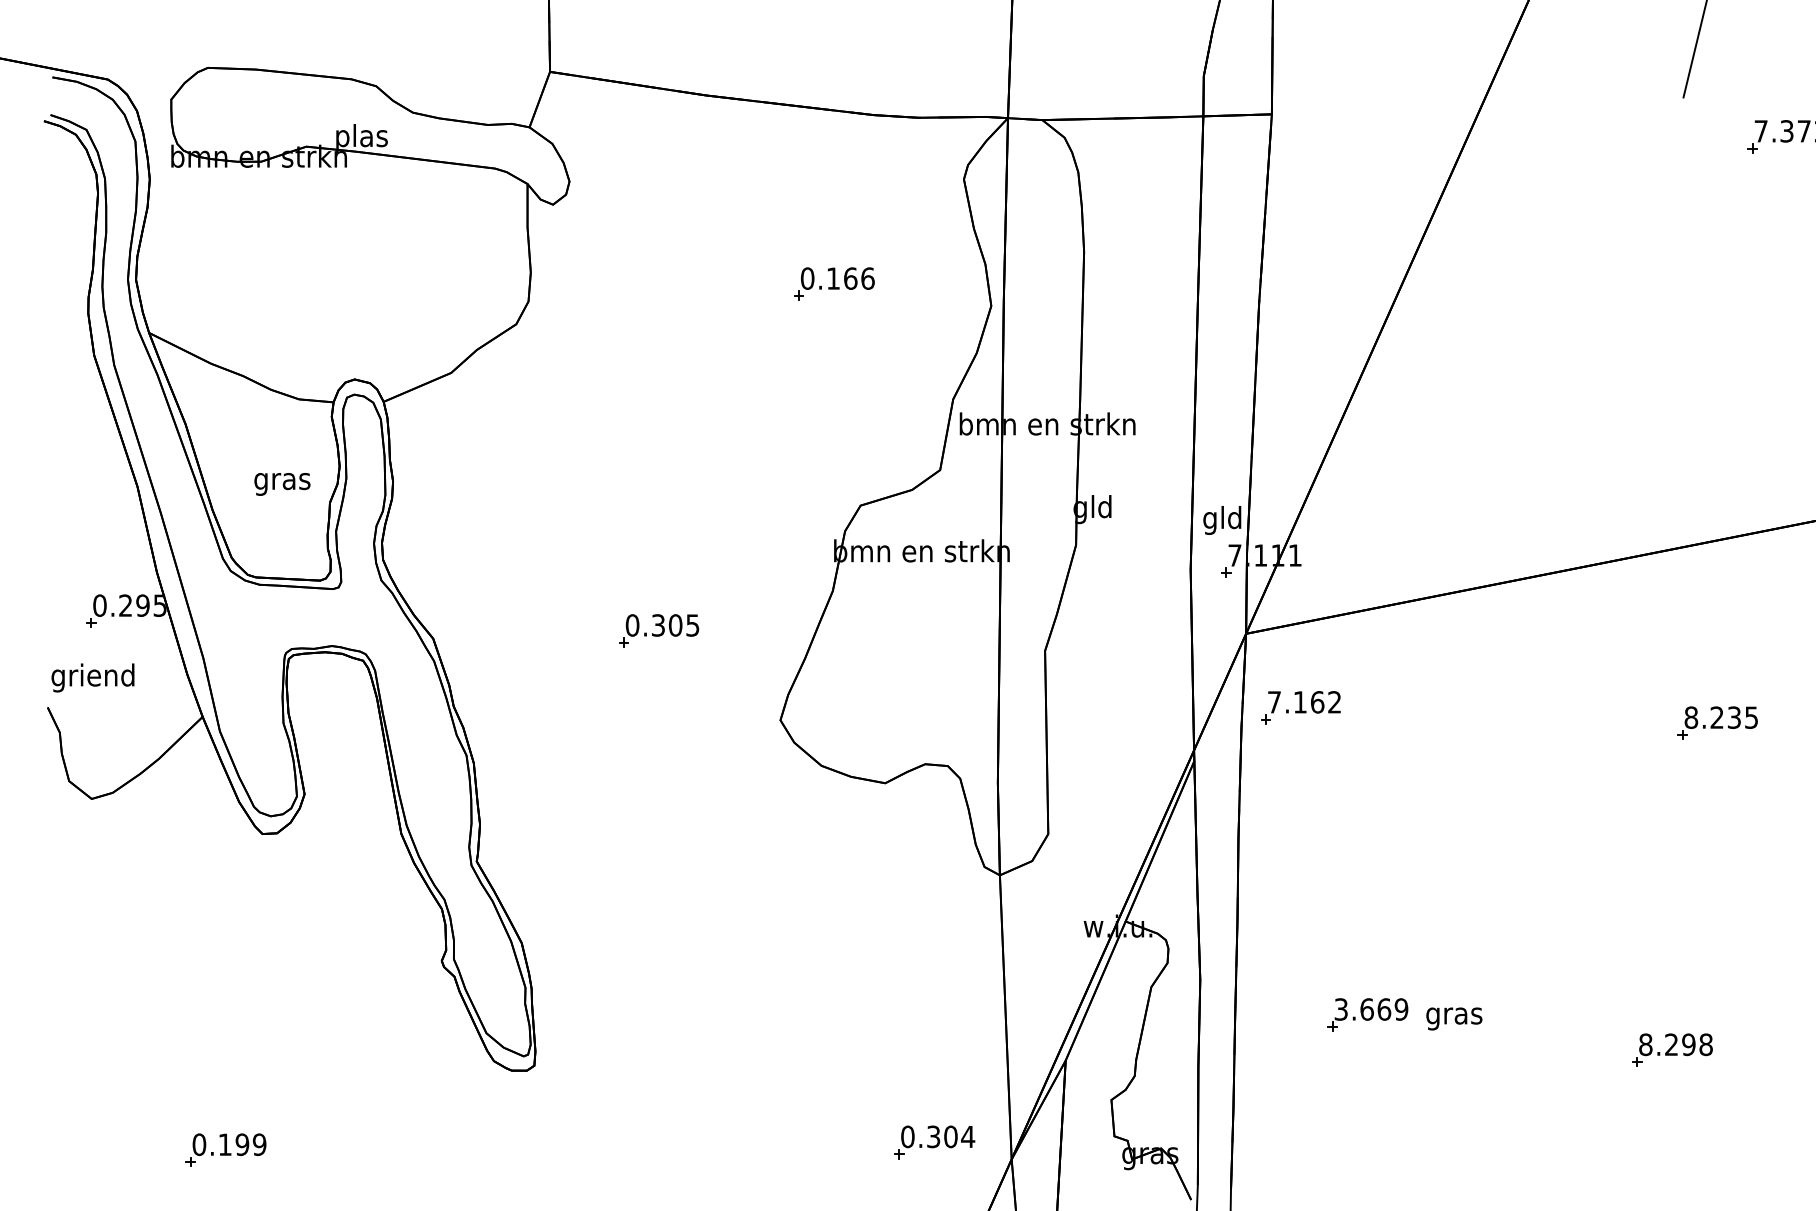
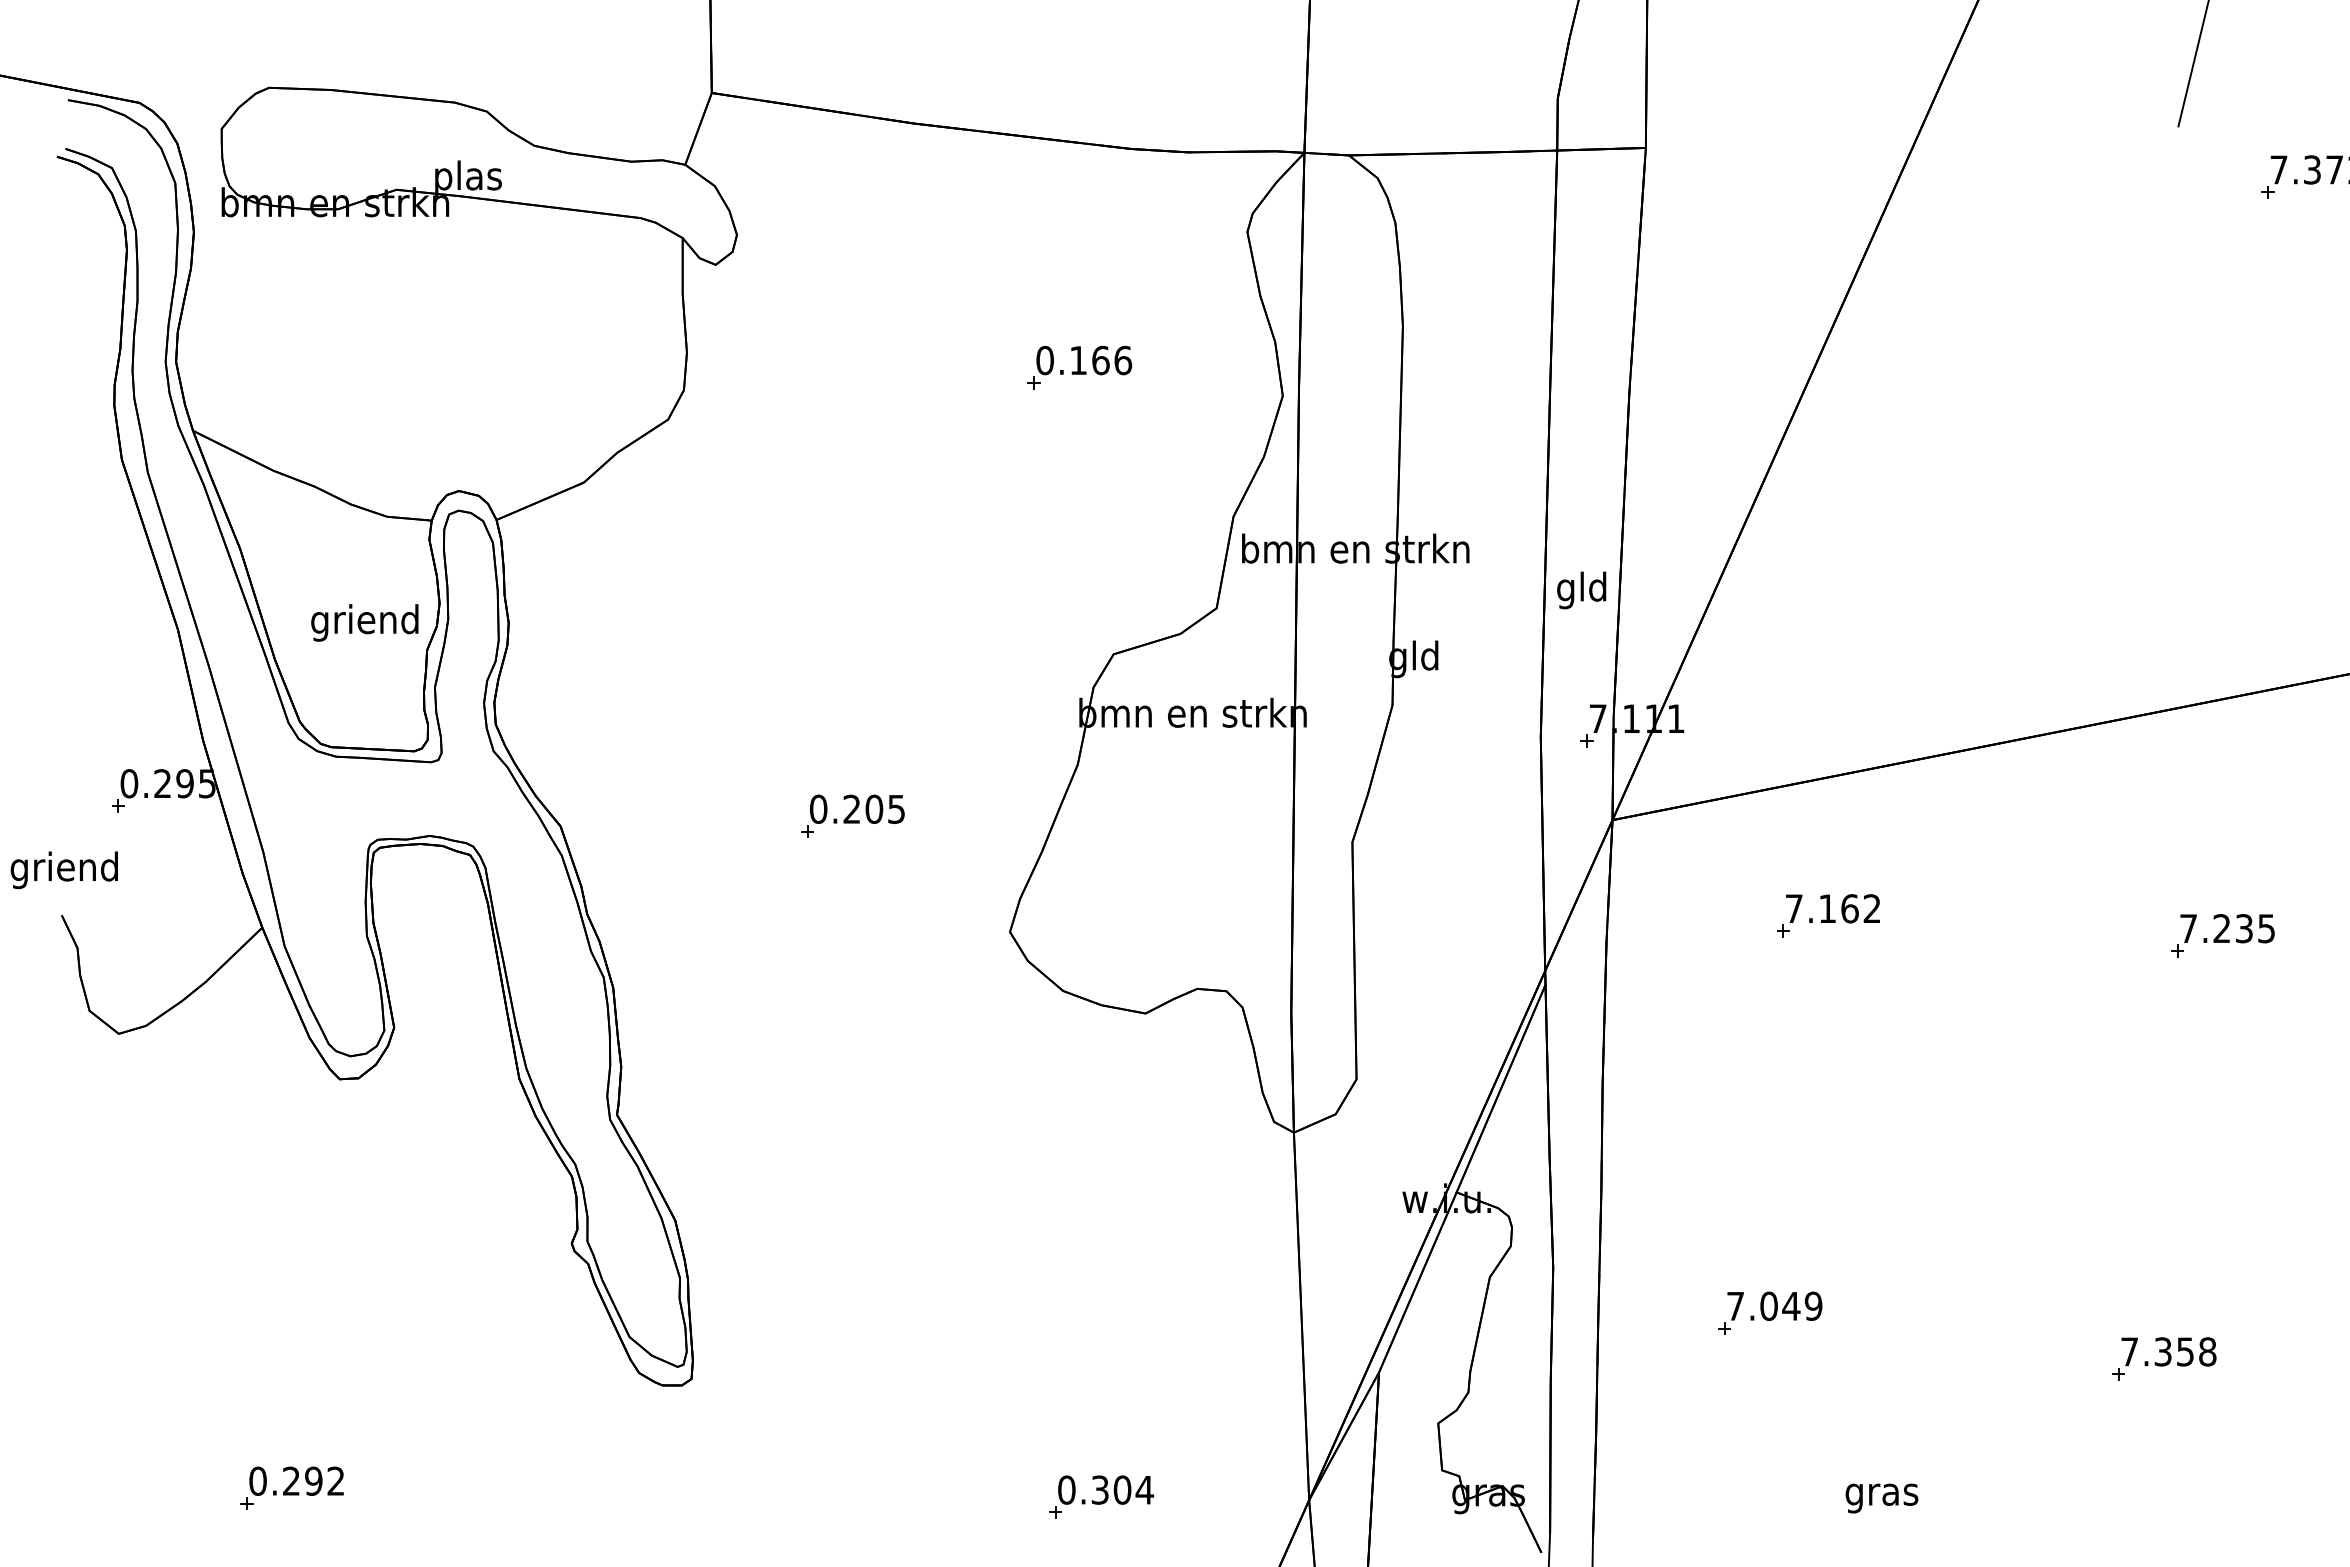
text: (281, 481) -> (364, 622), gras -> griend
text: (1222, 520) -> (1581, 590), moved
text: (657, 624) -> (851, 808), 0.305 -> 0.205
text: (92, 678) -> (63, 870), moved
part: (1300, 707) -> (1828, 915), moved
text: (1691, 717) -> (2188, 928), 8.235 -> 7.235
text: (1362, 1008) -> (1763, 1305), 3.669 -> 7.049
text: (1453, 1018) -> (1881, 1498), moved
text: (1667, 1044) -> (2157, 1351), 8.298 -> 7.358
part: (934, 1141) -> (1101, 1496), moved
text: (242, 1144) -> (313, 1480), 0.199 -> 0.292

